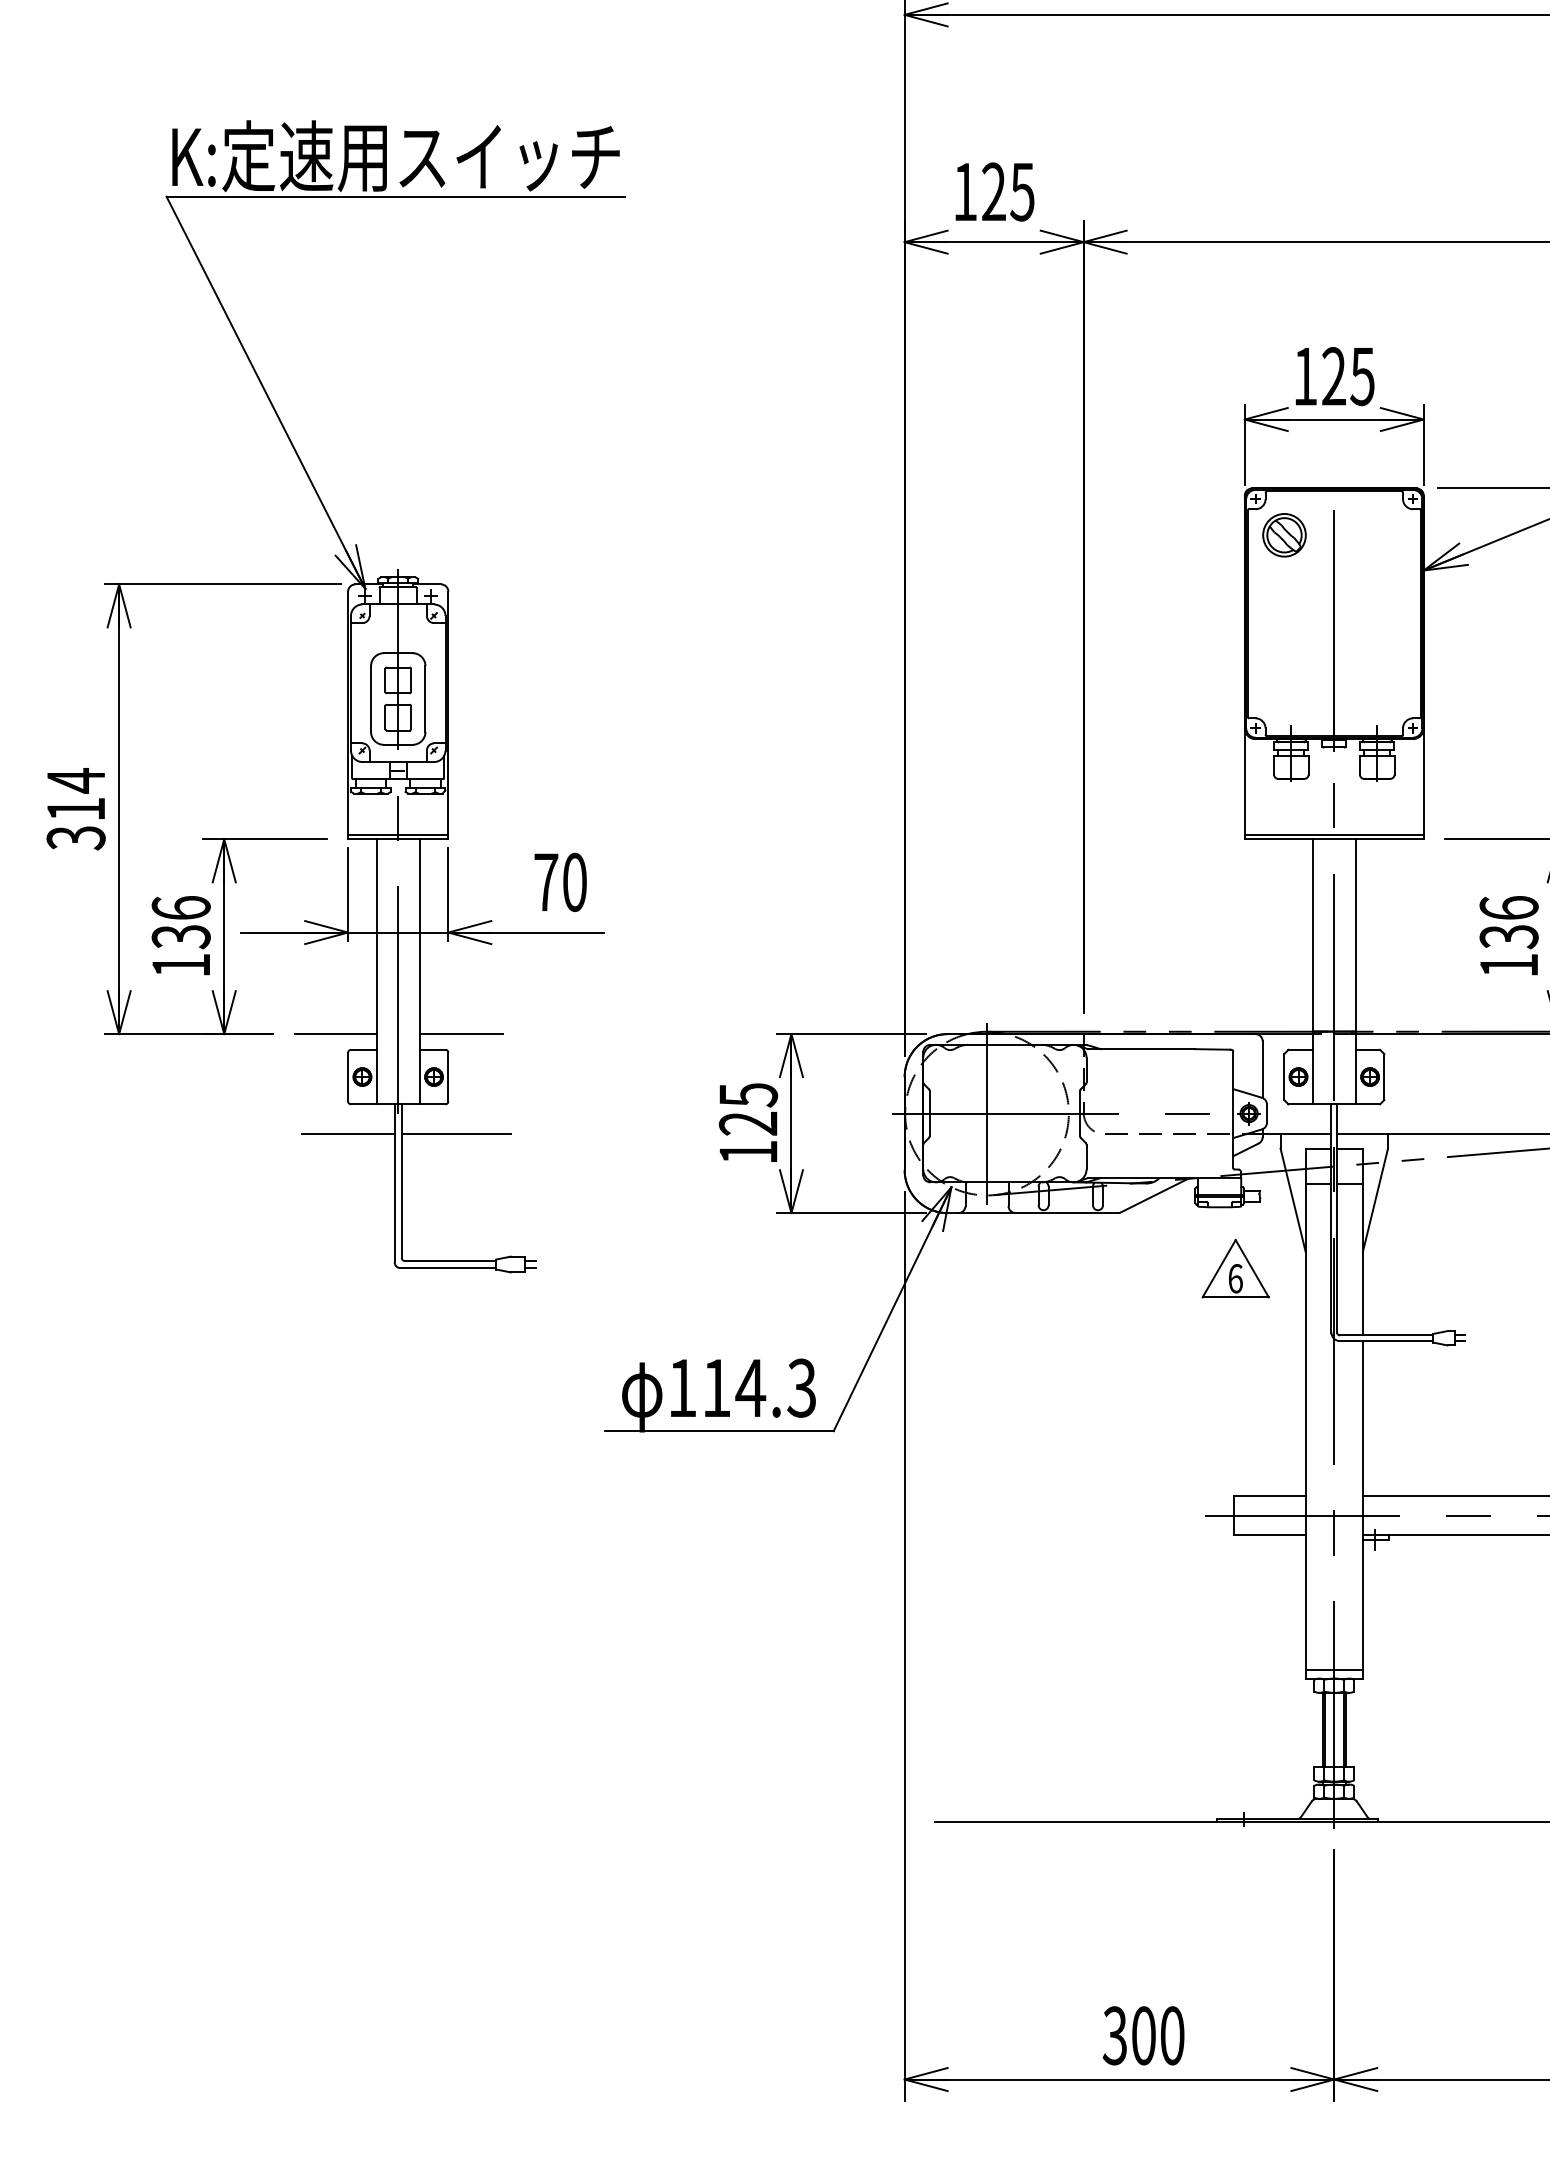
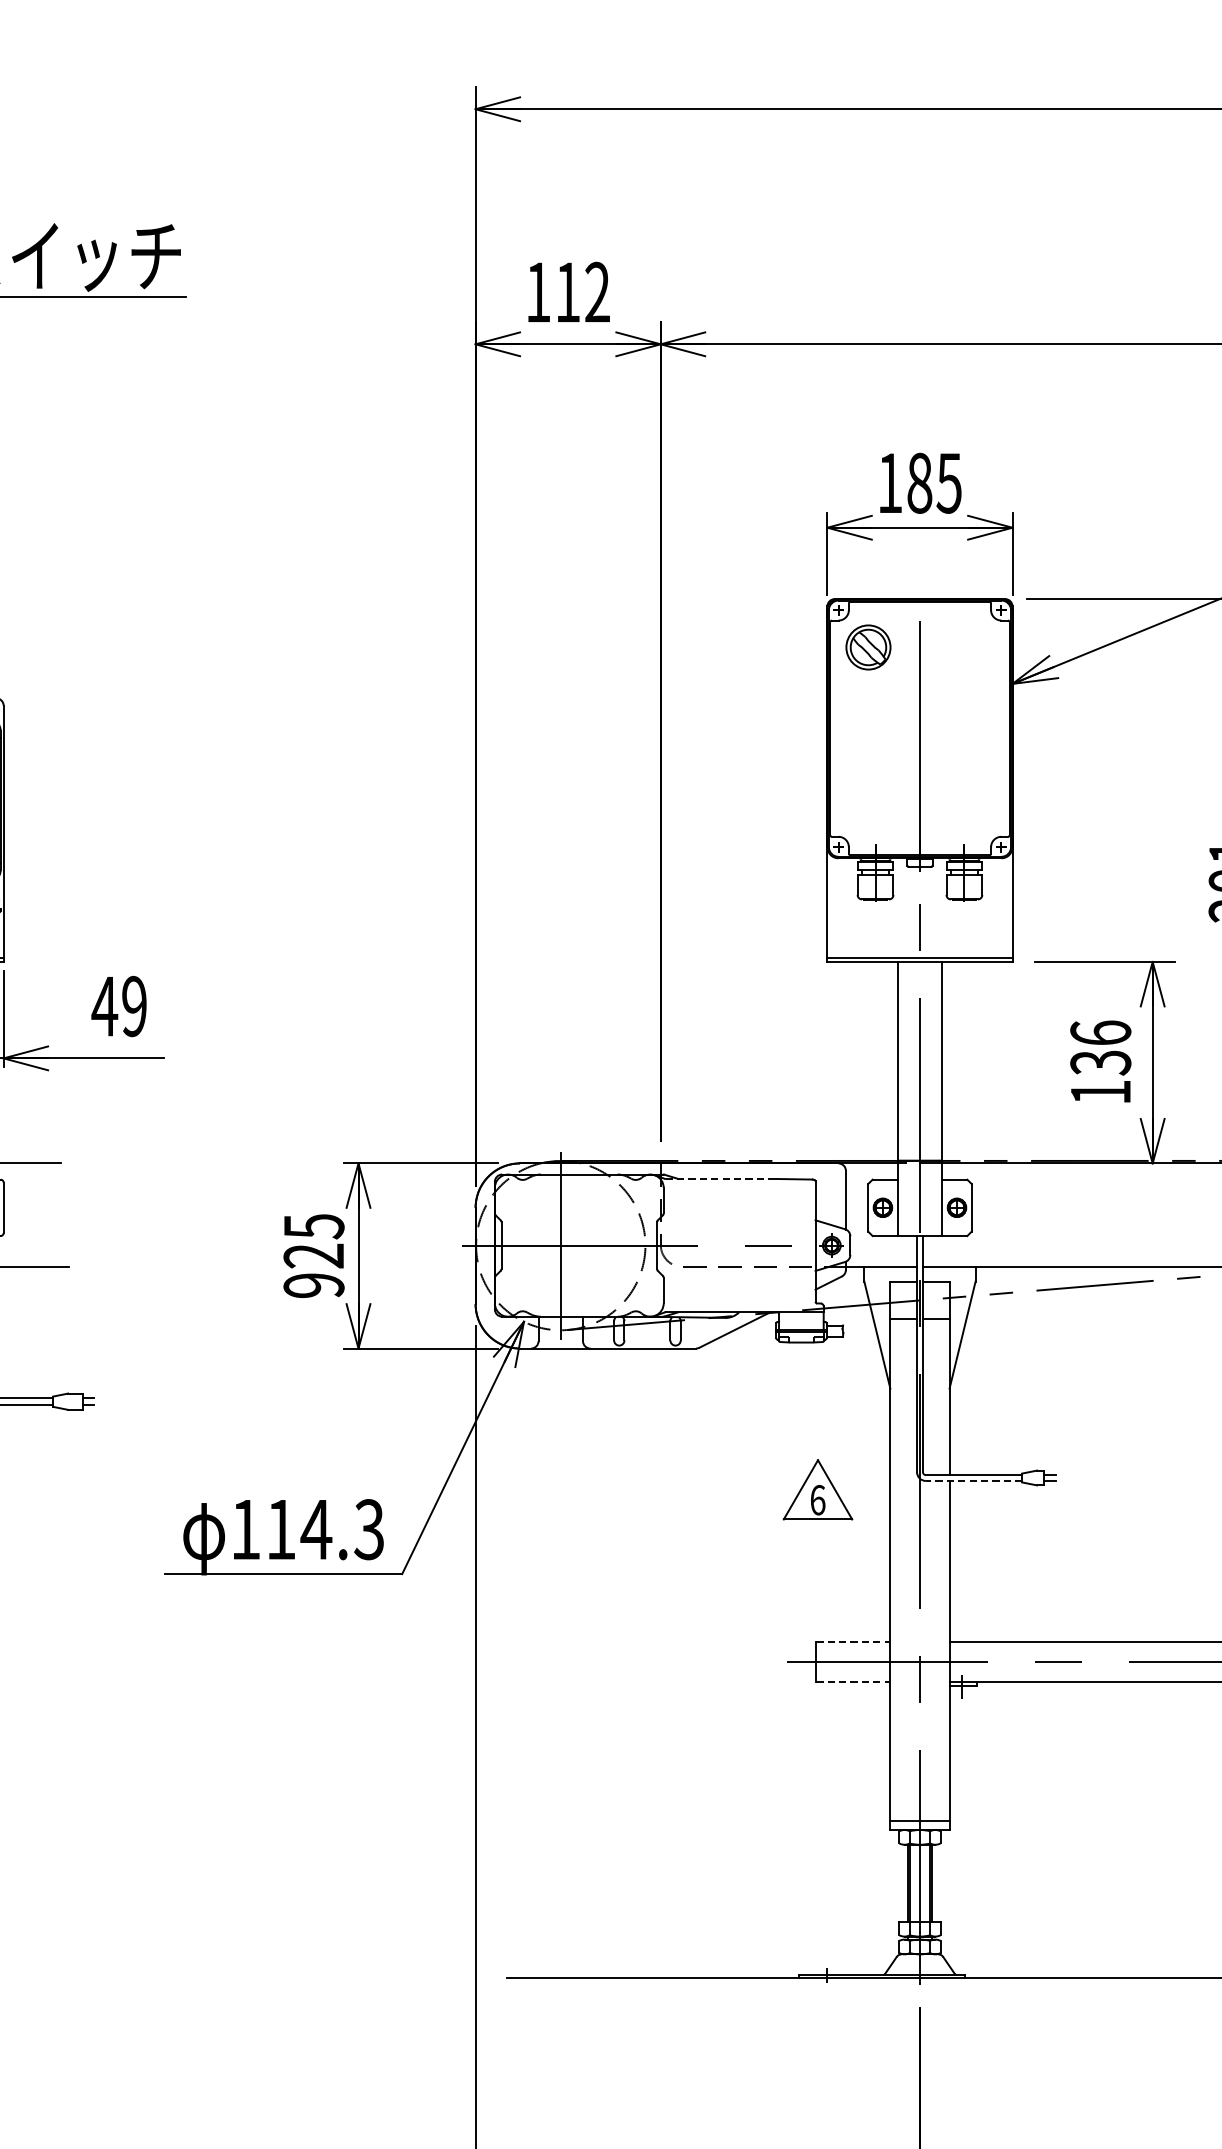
text: (1008, 191) -> (583, 291), 125 -> 112
text: (1334, 376) -> (920, 483), 125 -> 185
text: (559, 881) -> (118, 1005), 70 -> 49
line: (1142, 1049) -> (721, 1179), solid -> dashed
text: (748, 1152) -> (314, 1285), 125 -> 925
part: (1235, 1268) -> (817, 1489), moved
line: (1386, 1341) -> (973, 1481), solid -> dashed
line: (1269, 1496) -> (852, 1641), solid -> dashed
line: (1269, 1535) -> (852, 1681), solid -> dashed

